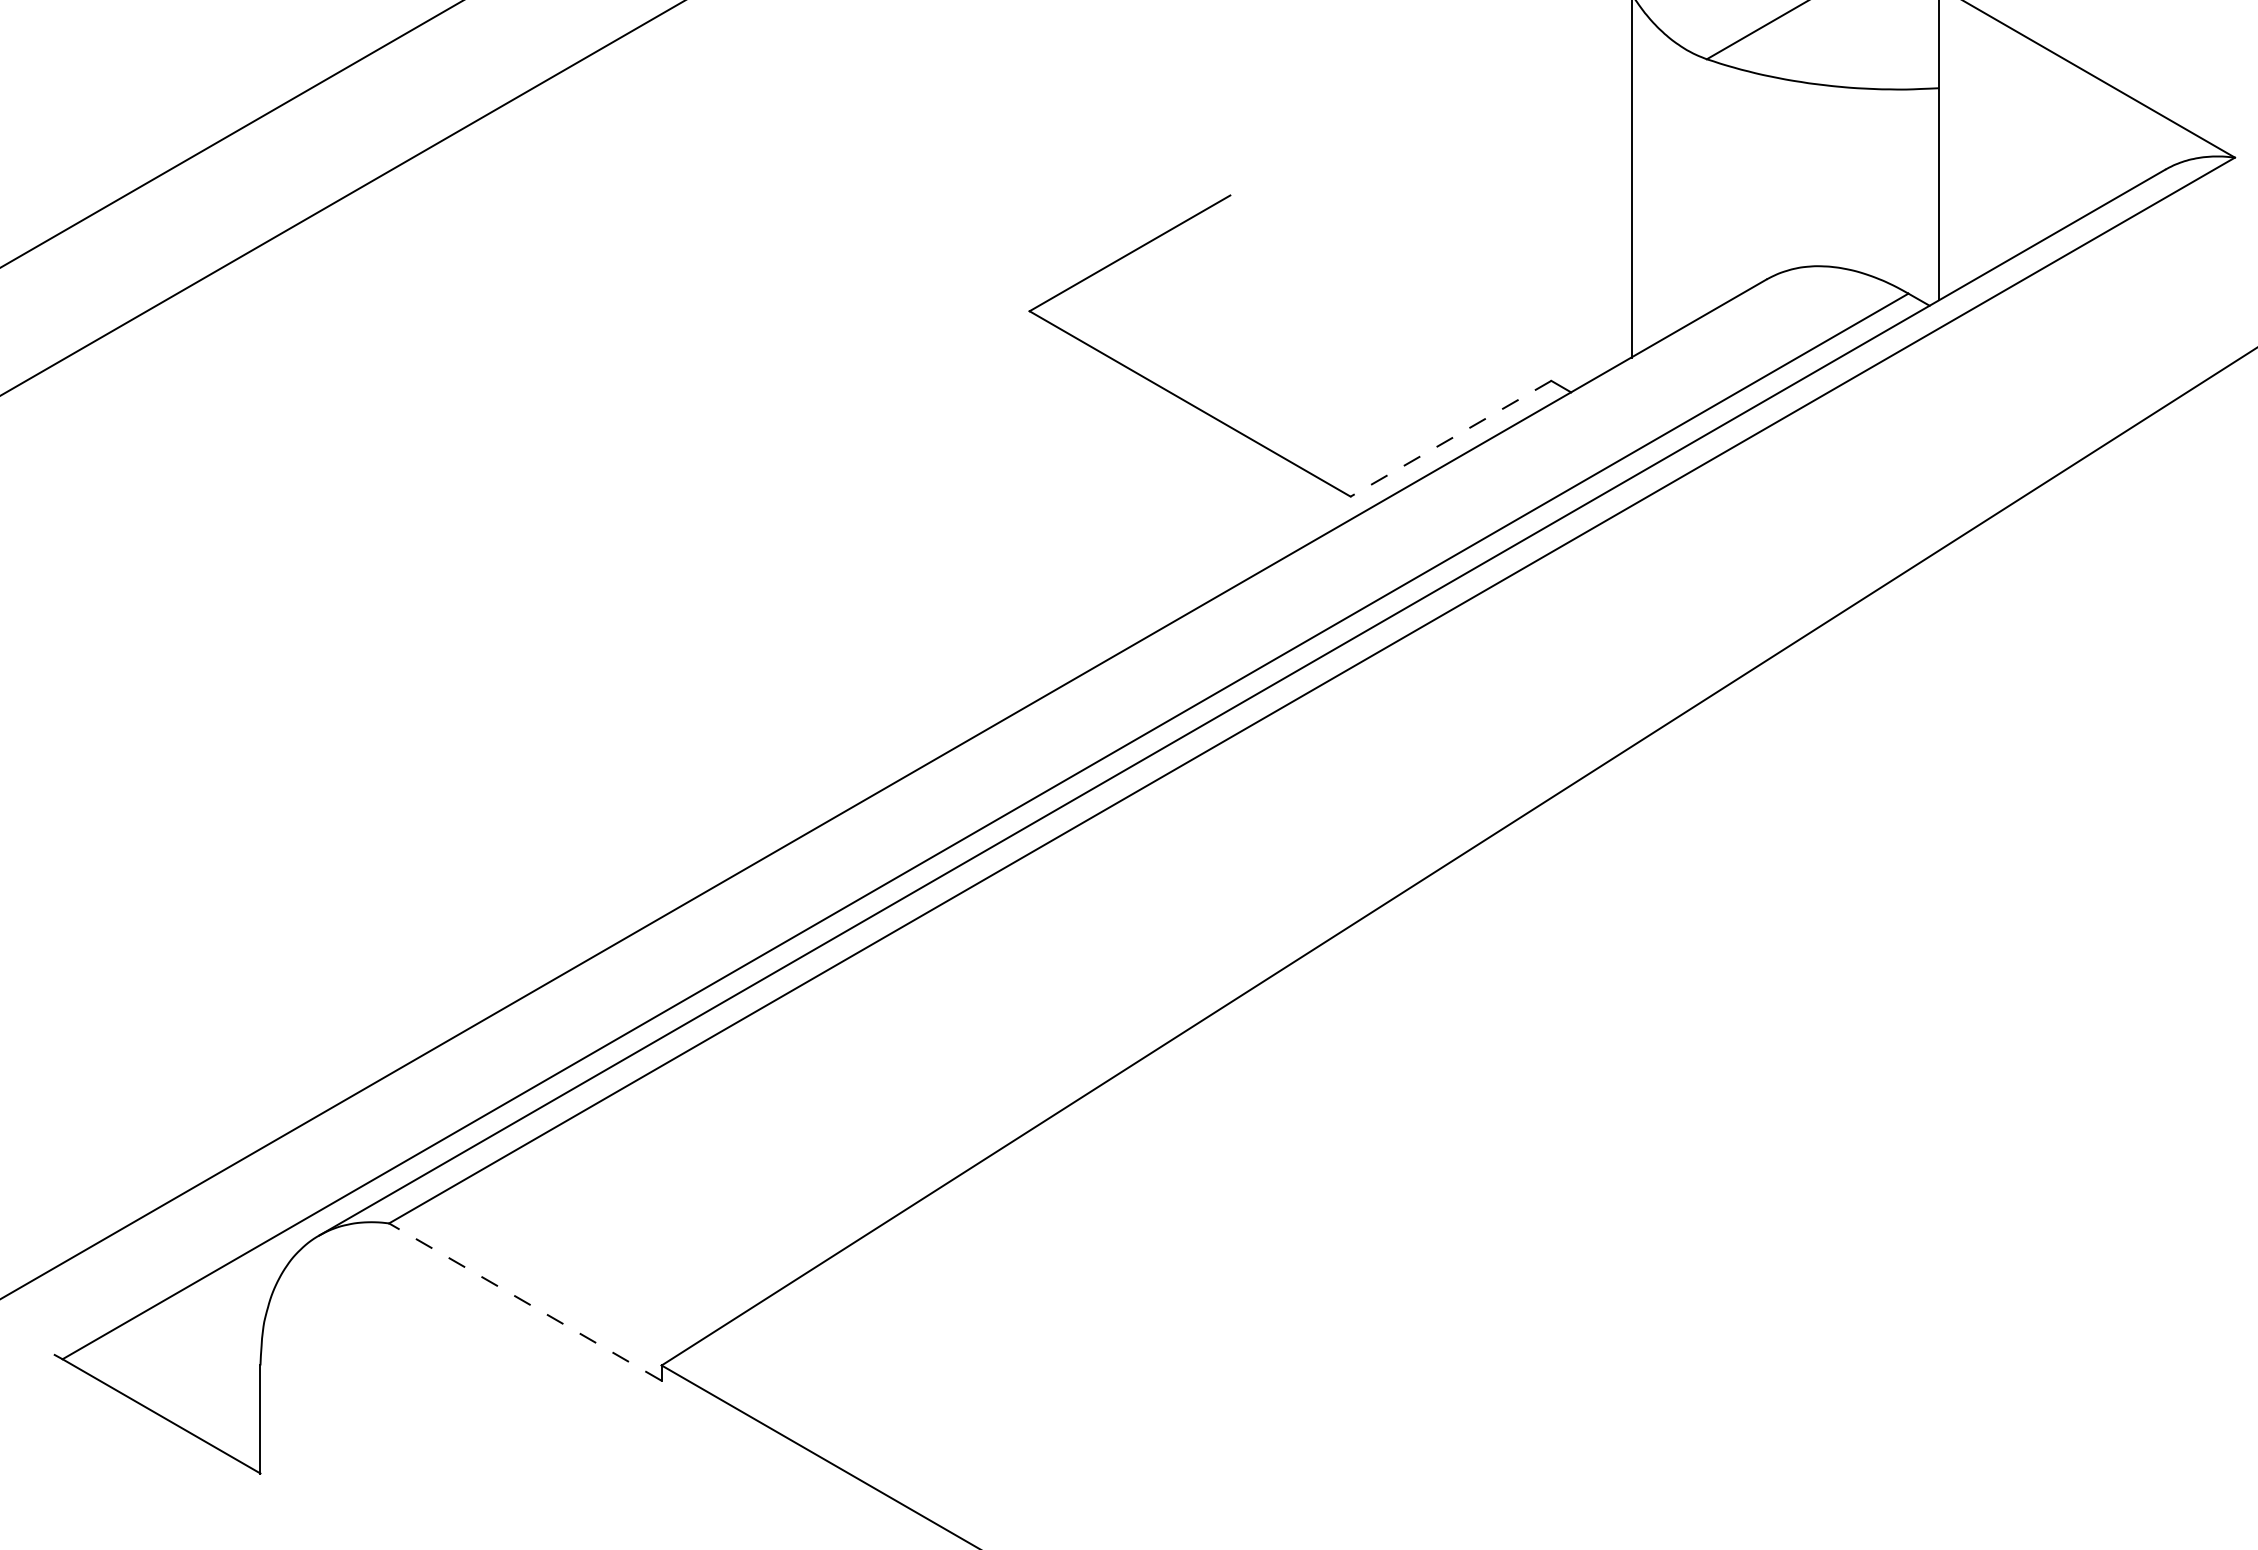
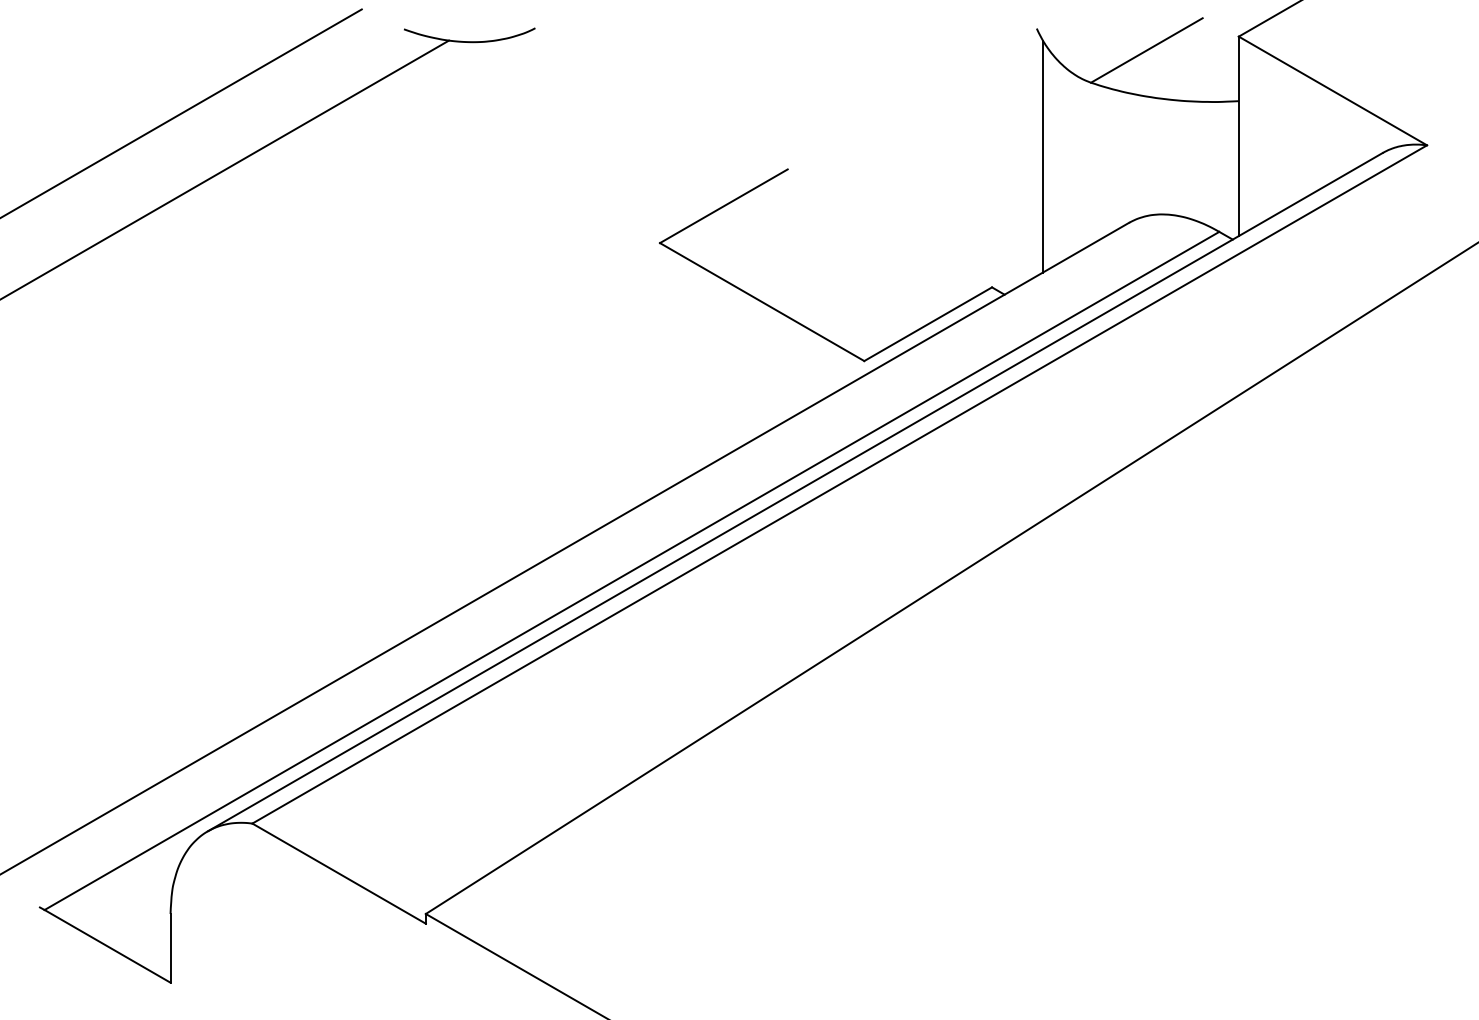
line: (1451, 439) -> (928, 324), dashed -> solid
line: (524, 1301) -> (338, 873), dashed -> solid

